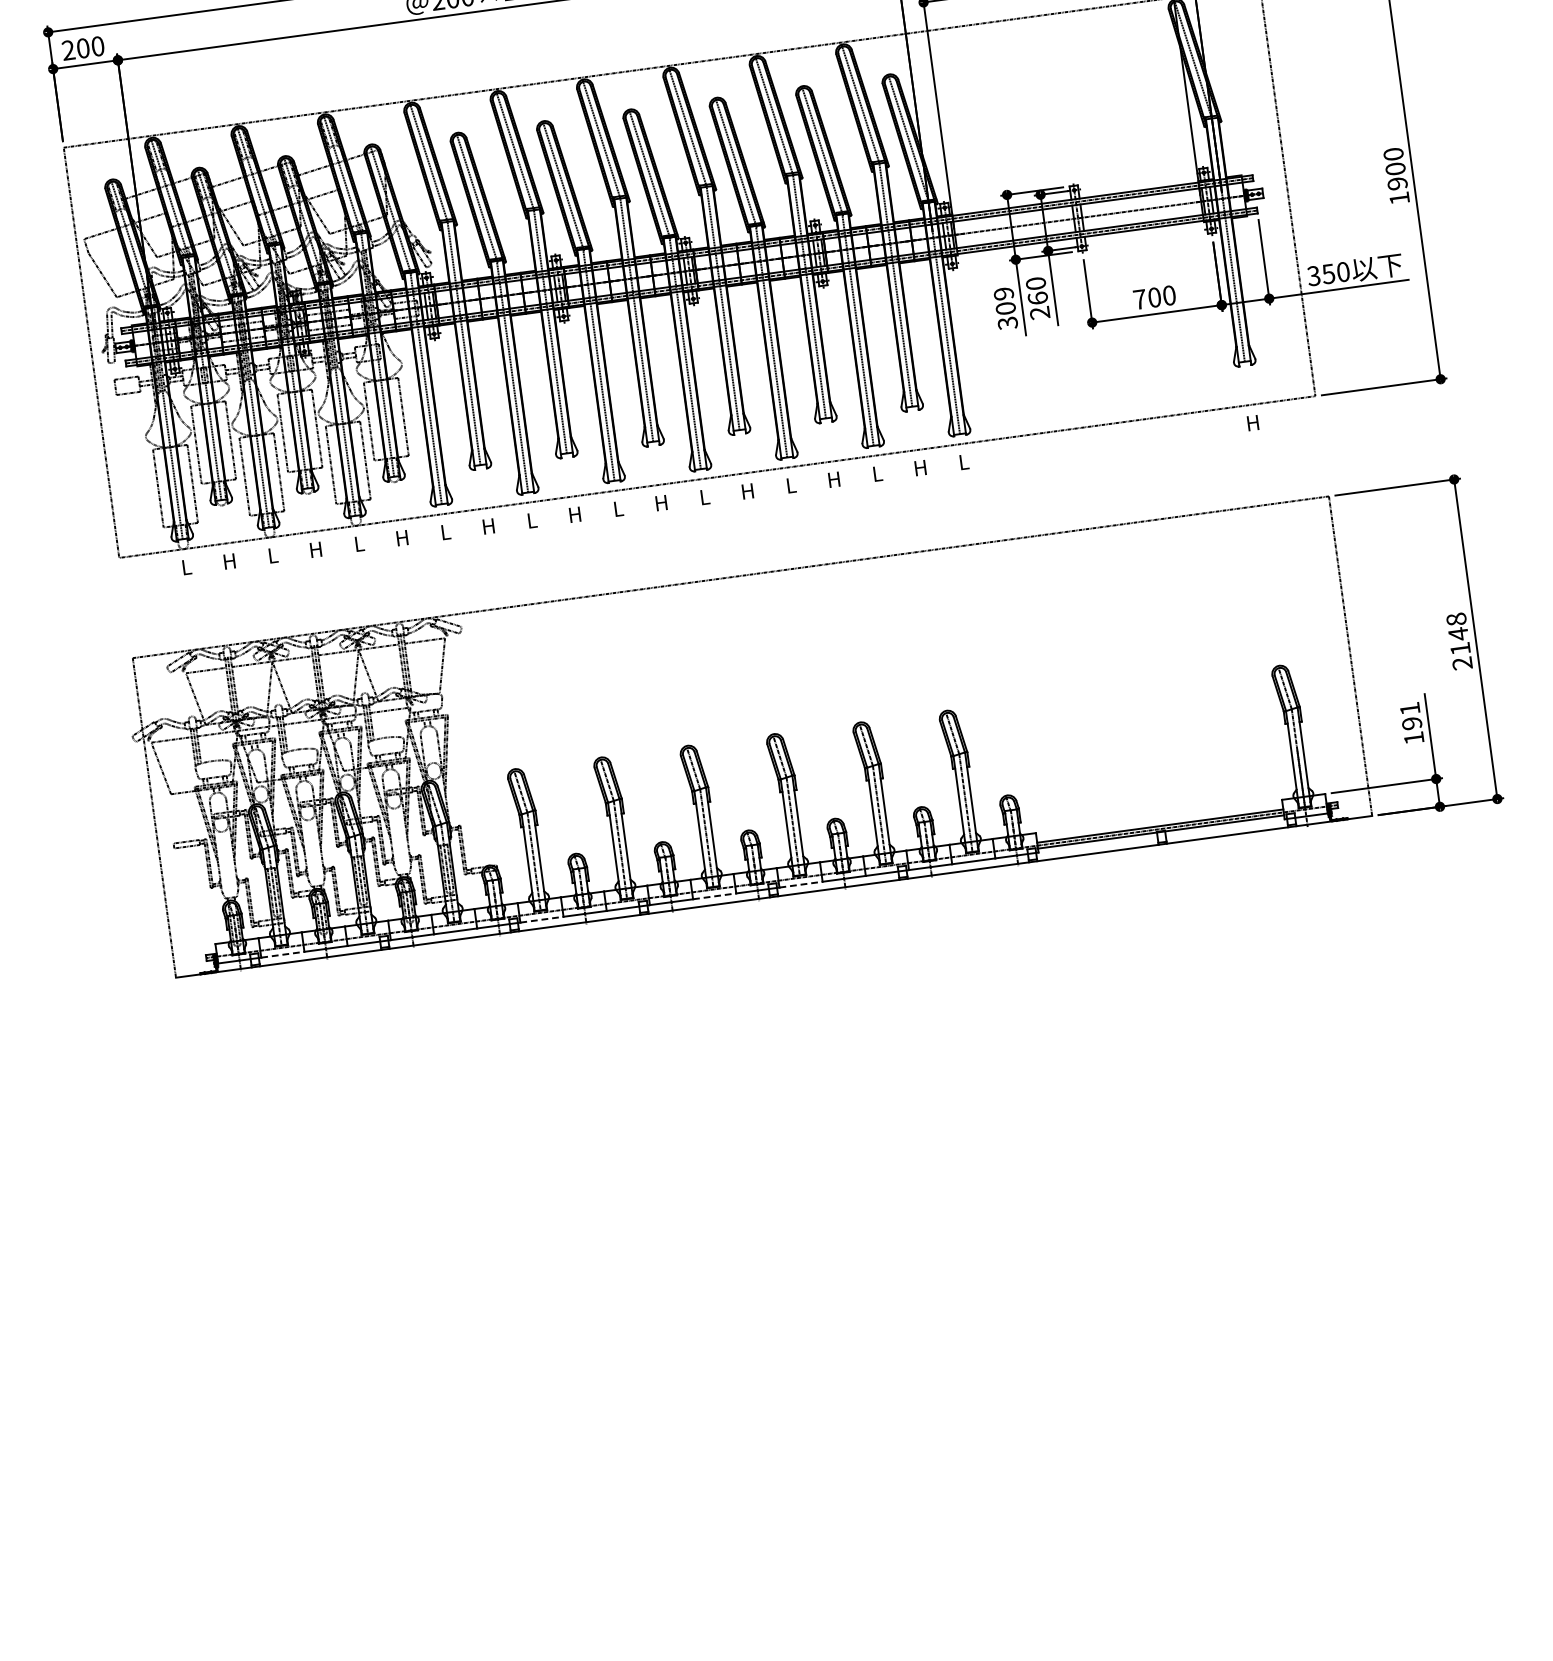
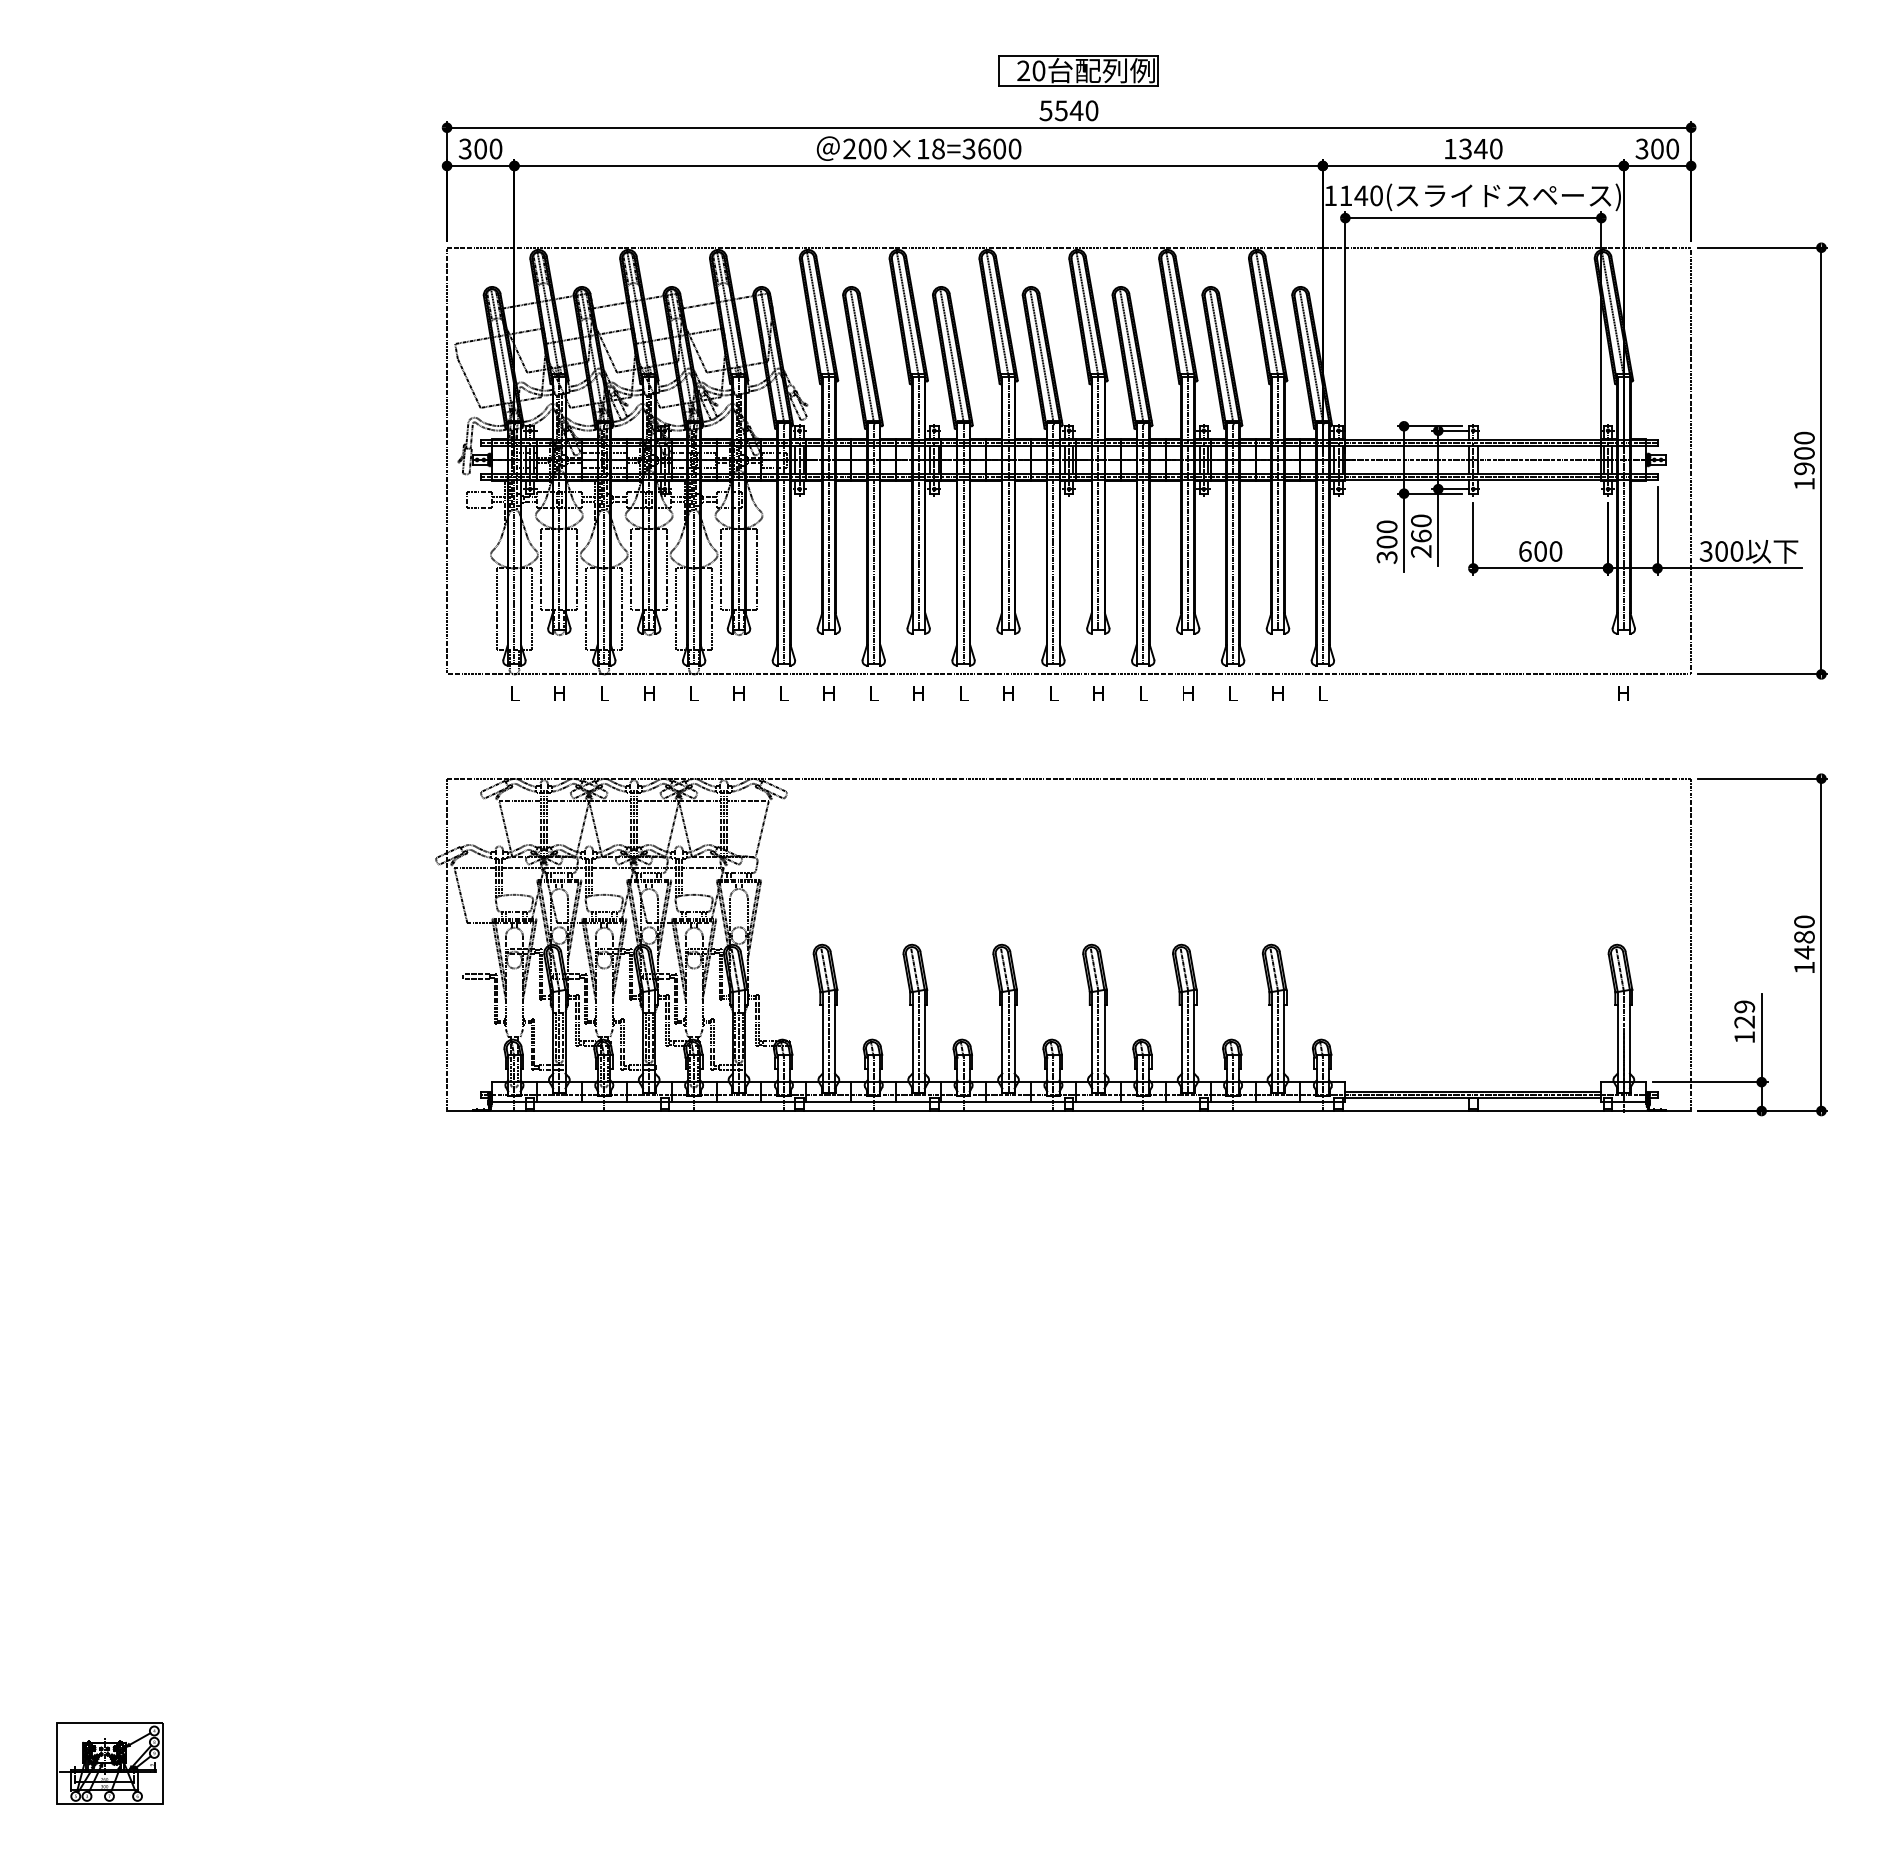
text: (67, 50) -> (464, 149), 200 -> 300
text: (1328, 274) -> (1721, 551), 350 -> 300
text: (1003, 293) -> (1386, 526), 309 -> 300
text: (1140, 299) -> (1525, 551), 700 -> 600
text: (1459, 641) -> (1804, 944), 2148 -> 1480
text: (1410, 716) -> (1744, 1014), 191 -> 129
line: (801, 884) -> (1098, 1102), dashed -> solid
line: (715, 896) -> (1009, 1102), dashed -> solid
line: (542, 919) -> (829, 1102), dashed -> solid
line: (283, 954) -> (559, 1102), dashed -> solid

